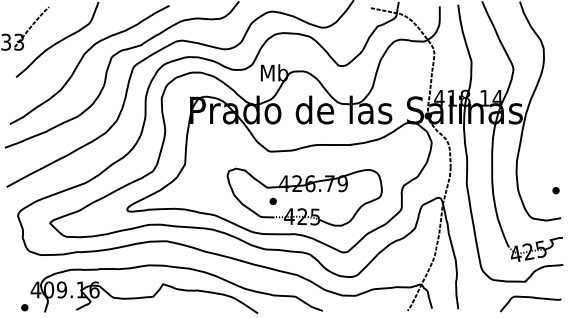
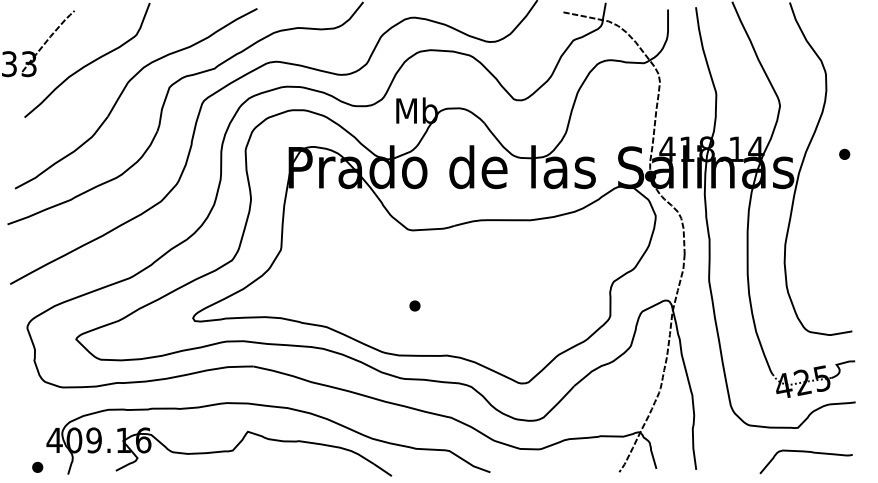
part: (555, 190) -> (843, 154), moved
part: (304, 196) -> (462, 298), removed

